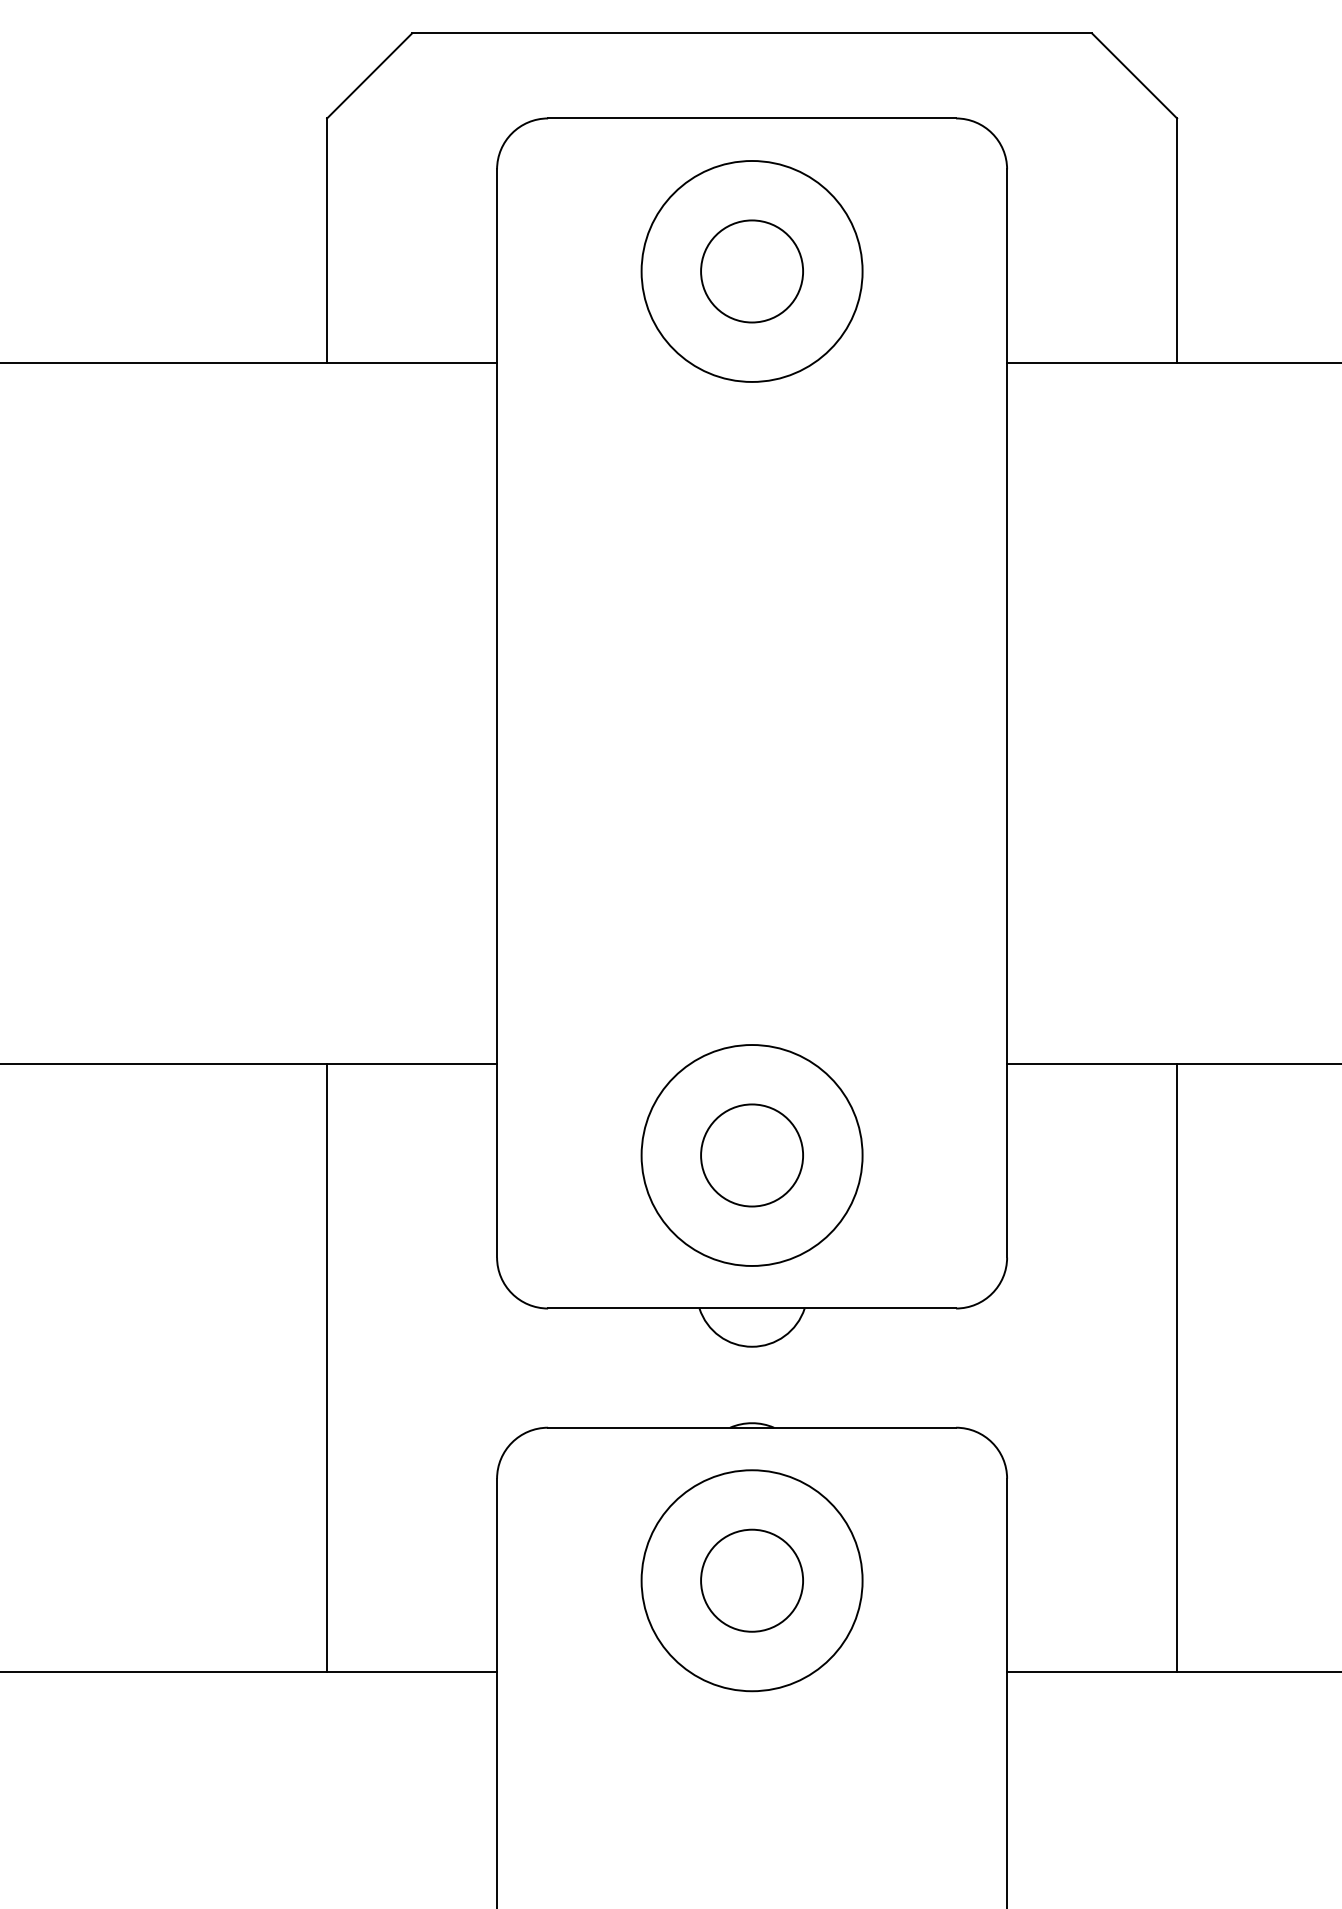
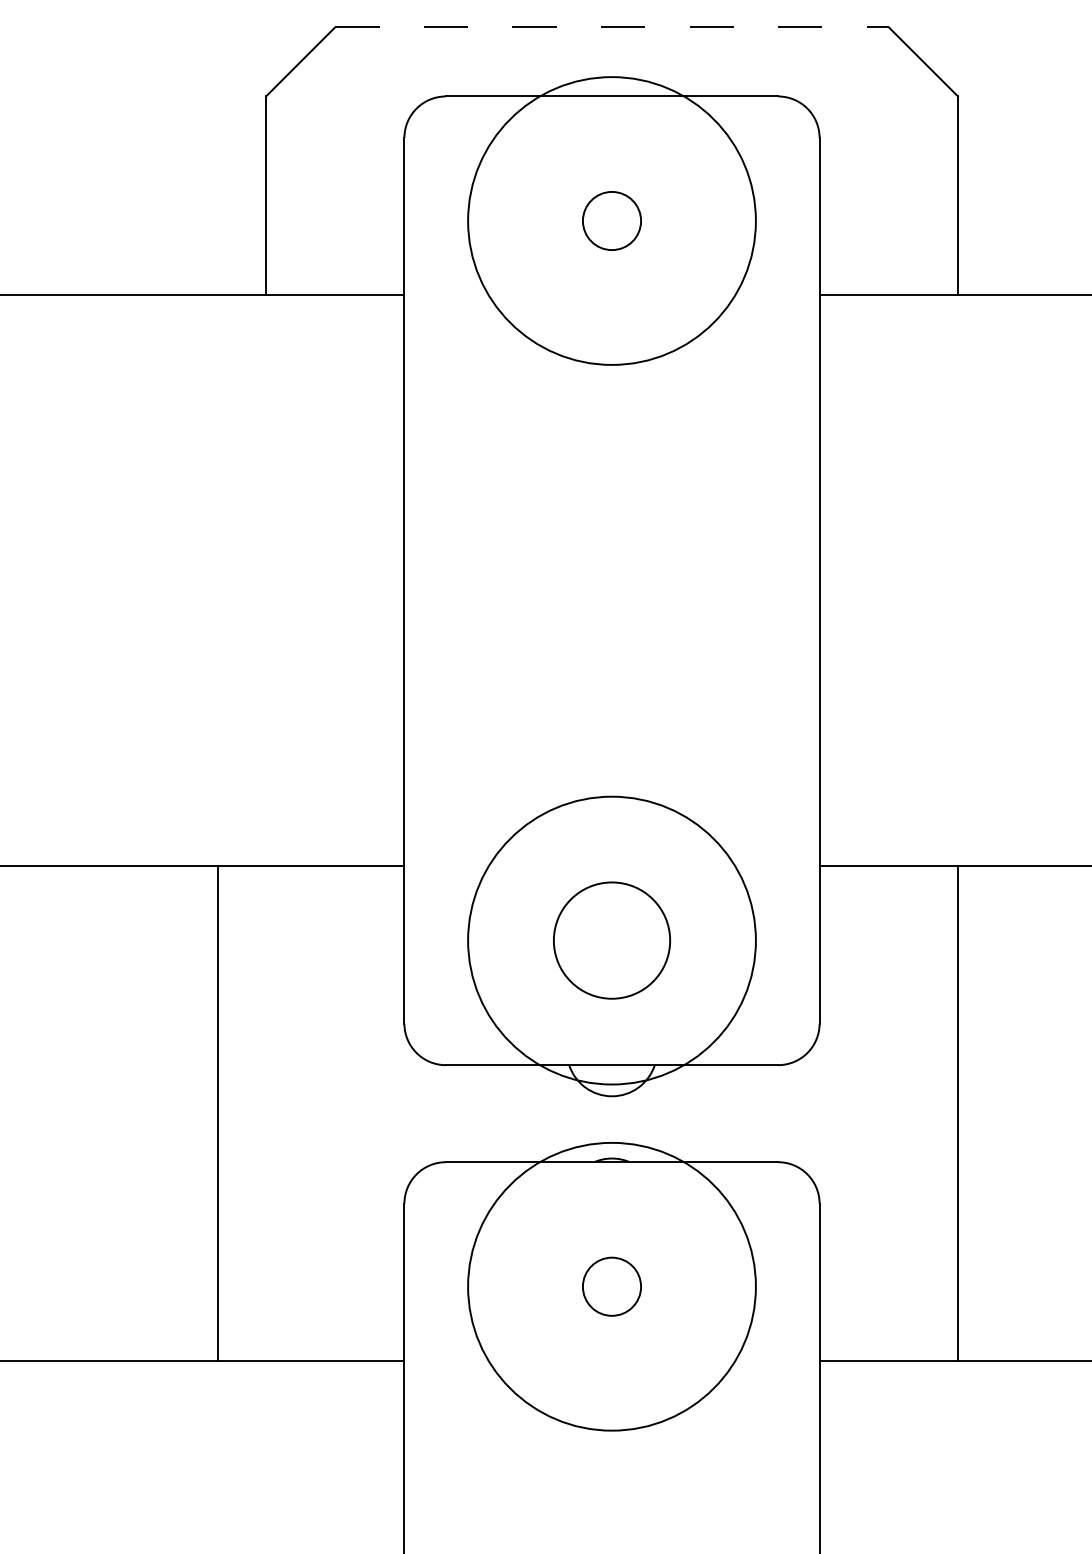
line: (752, 33) -> (612, 27), solid -> dashed
circle: (751, 271) -> (611, 221), size x1.6
circle: (752, 271) -> (612, 221), size x0.7
circle: (751, 1155) -> (611, 940), size x1.6
circle: (752, 1155) -> (612, 940), size x1.4
line: (327, 1367) -> (218, 1113), moved
circle: (751, 1580) -> (611, 1286), size x1.6
circle: (752, 1580) -> (612, 1286), size x0.7

